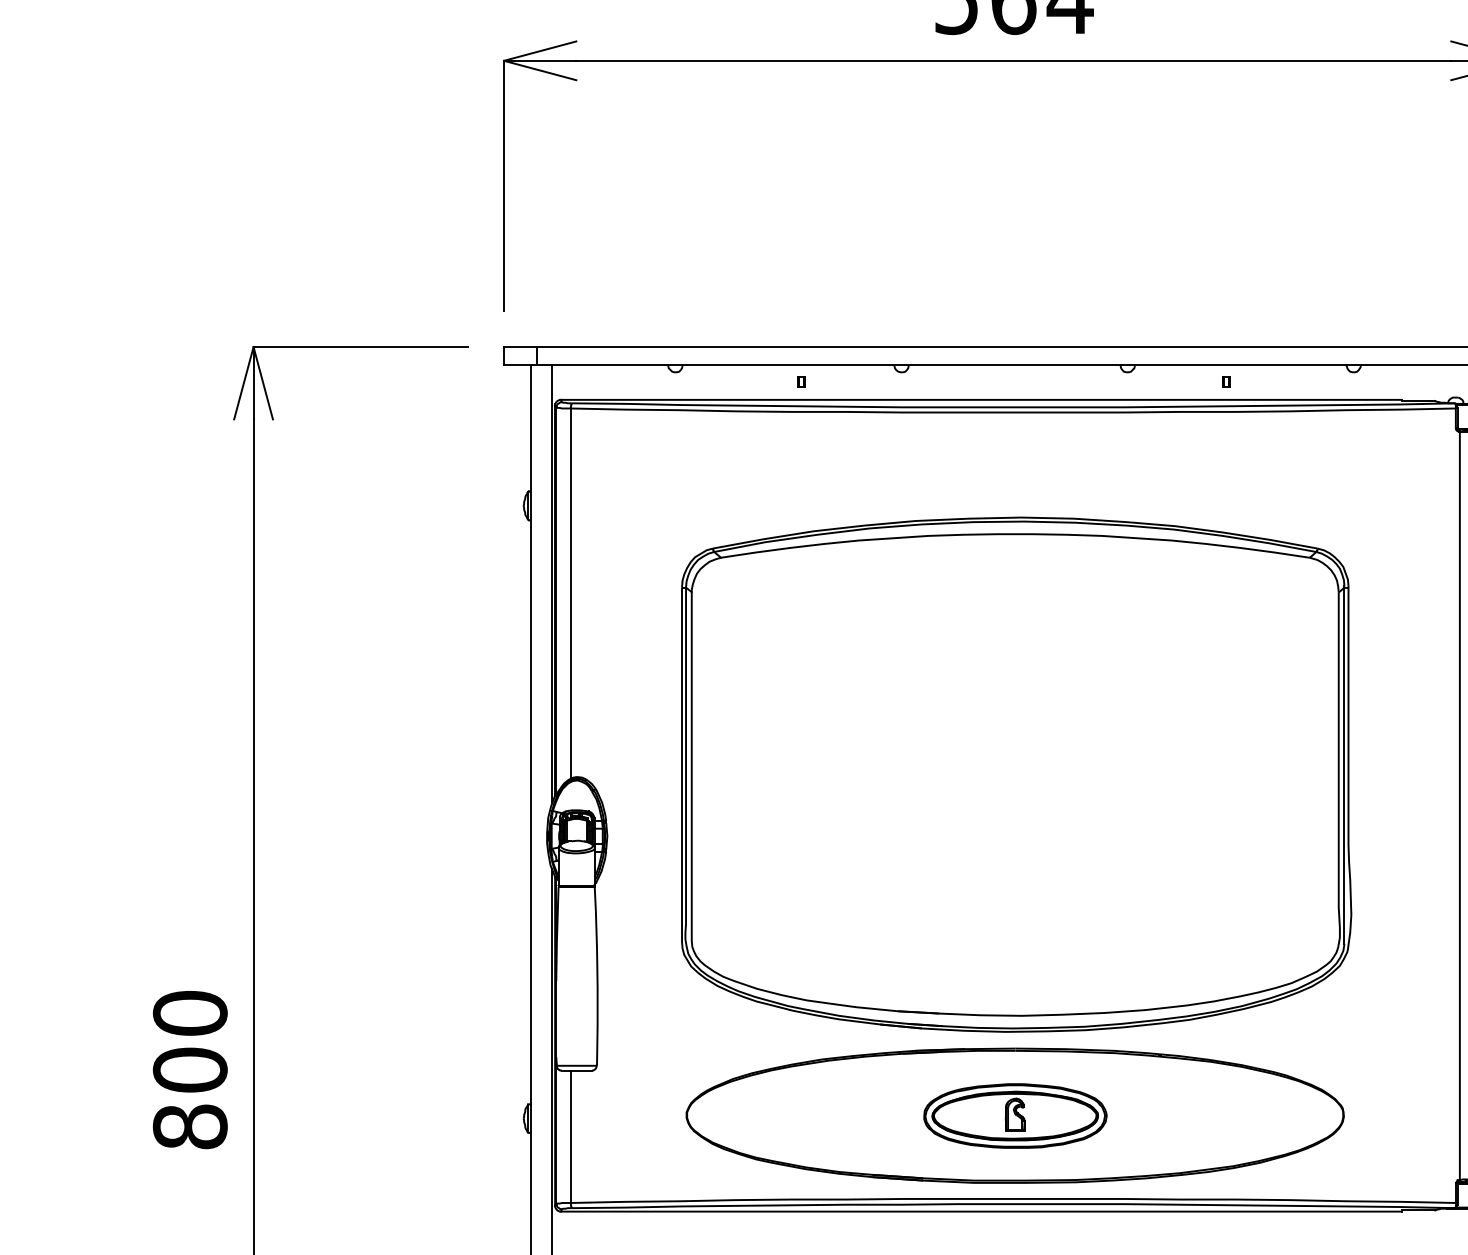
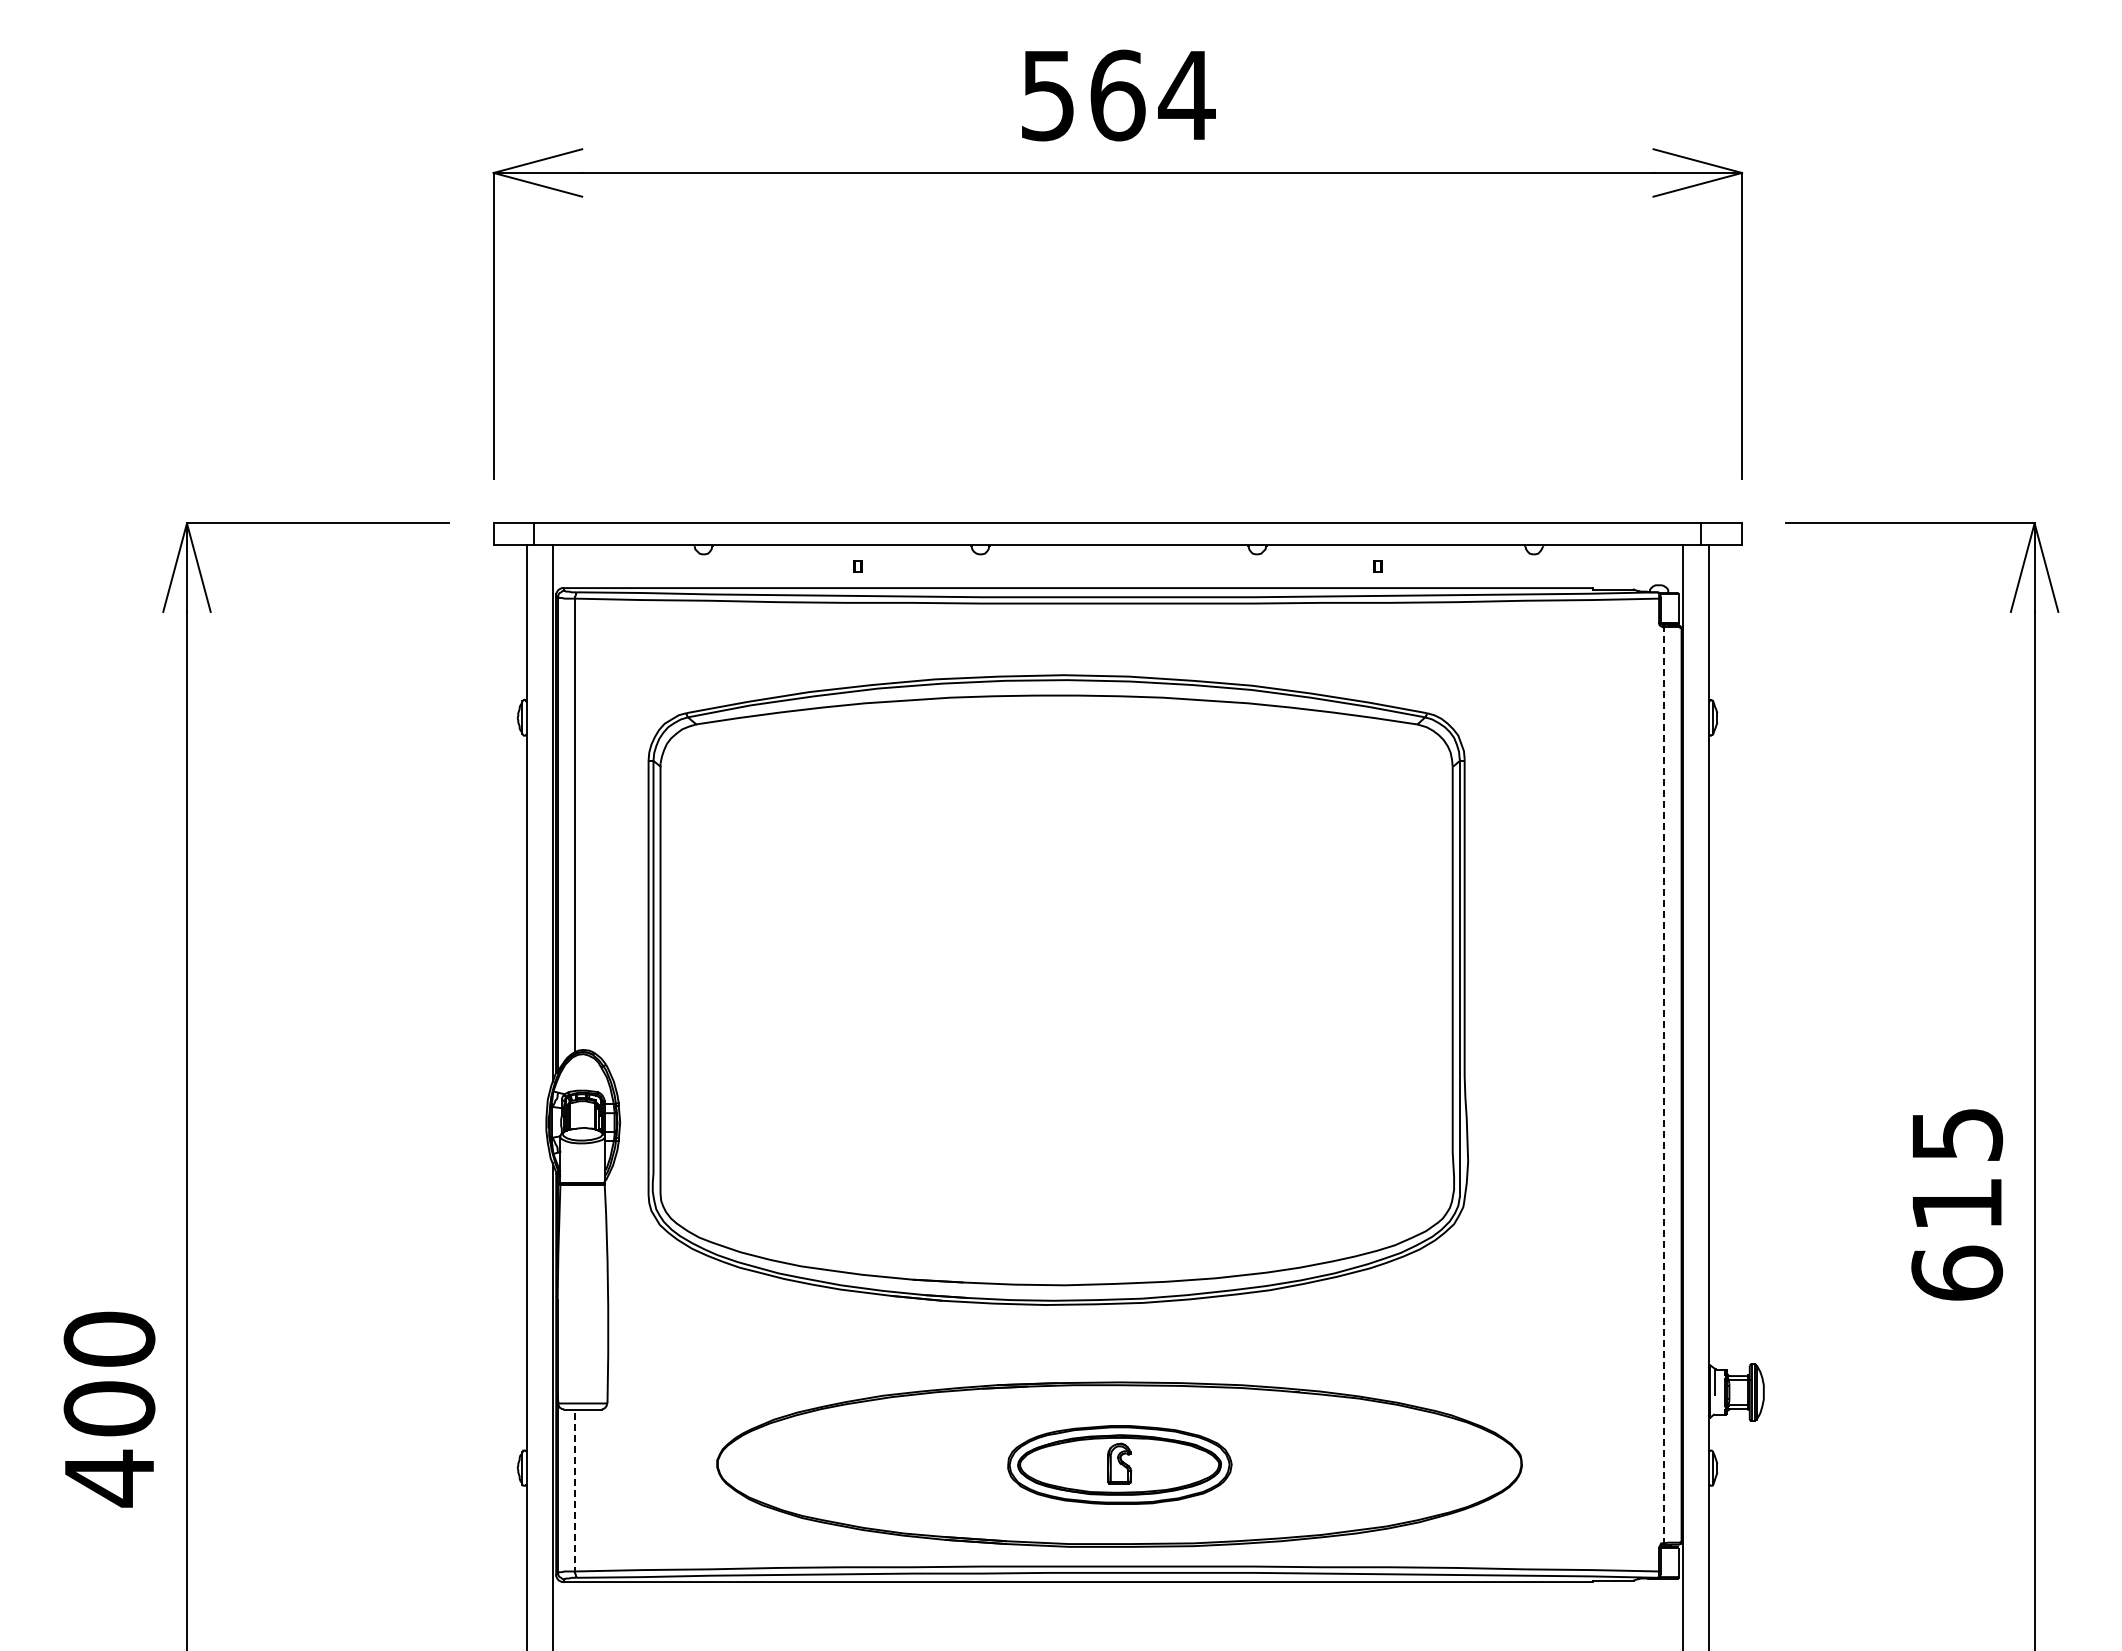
part: (1016, 774) -> (1058, 989), moved
line: (1460, 806) -> (1664, 1085), solid -> dashed
text: (190, 1127) -> (109, 1478), 800 -> 400
line: (570, 1137) -> (575, 1491), solid -> dashed

